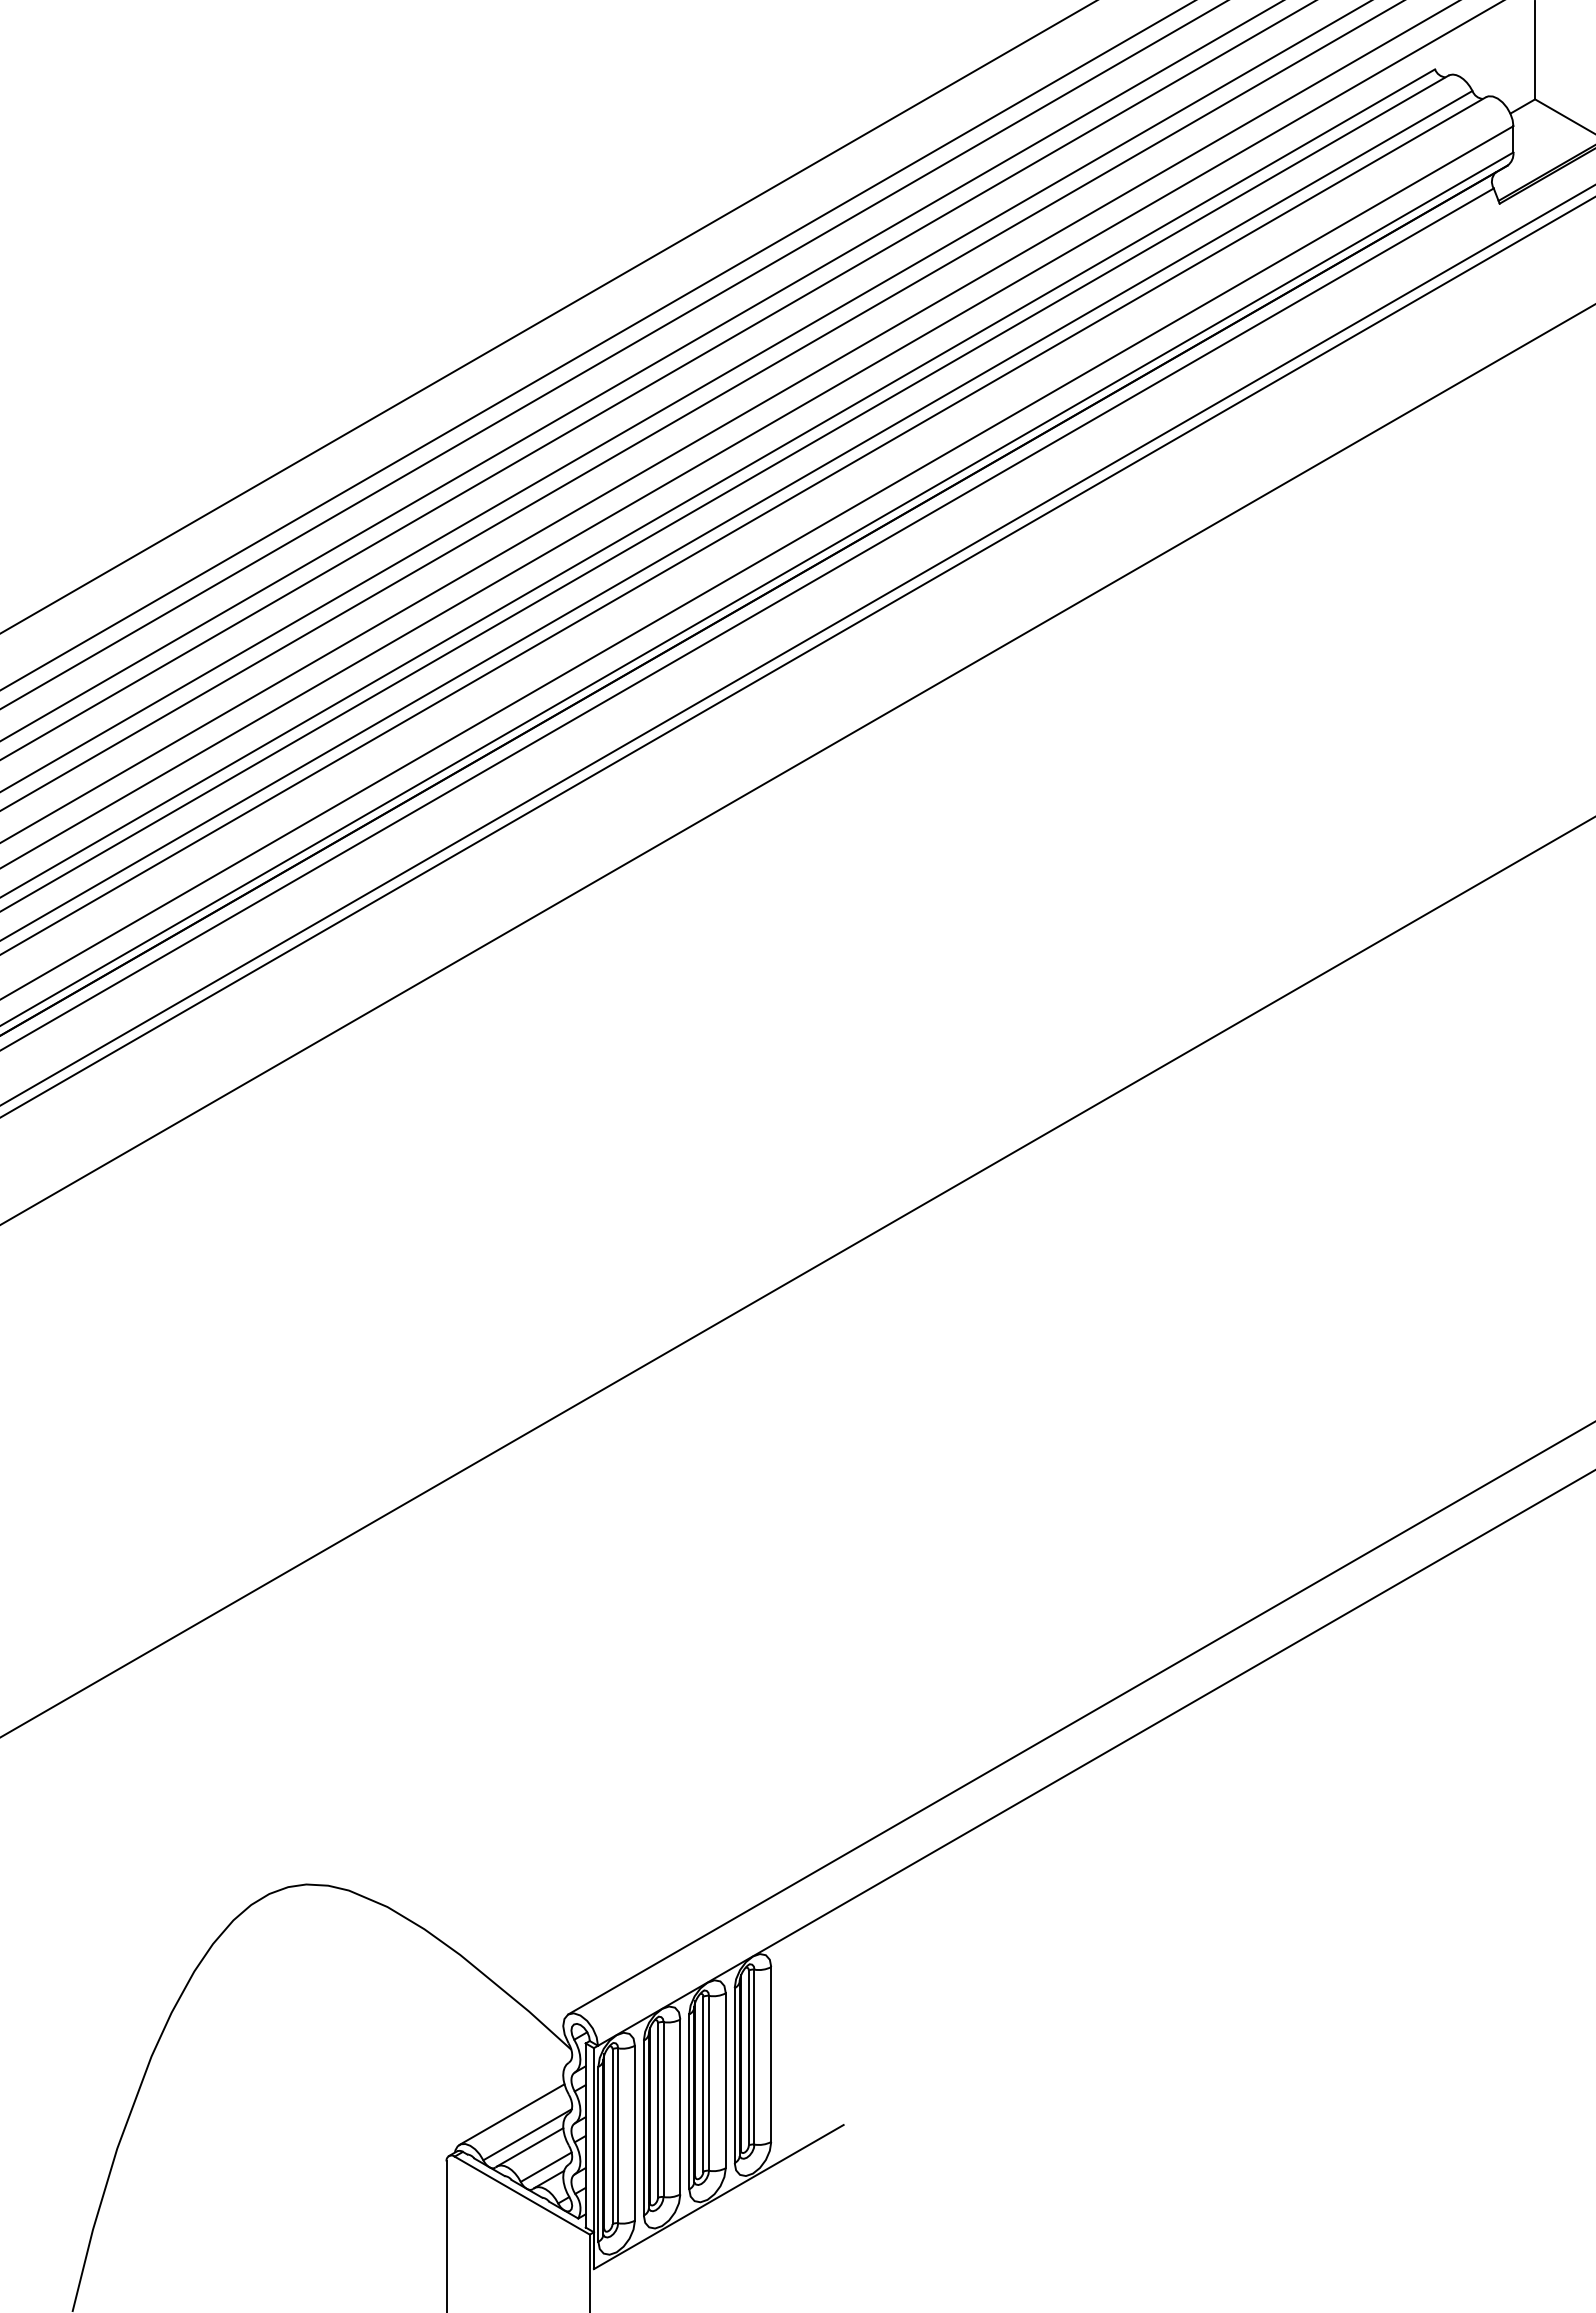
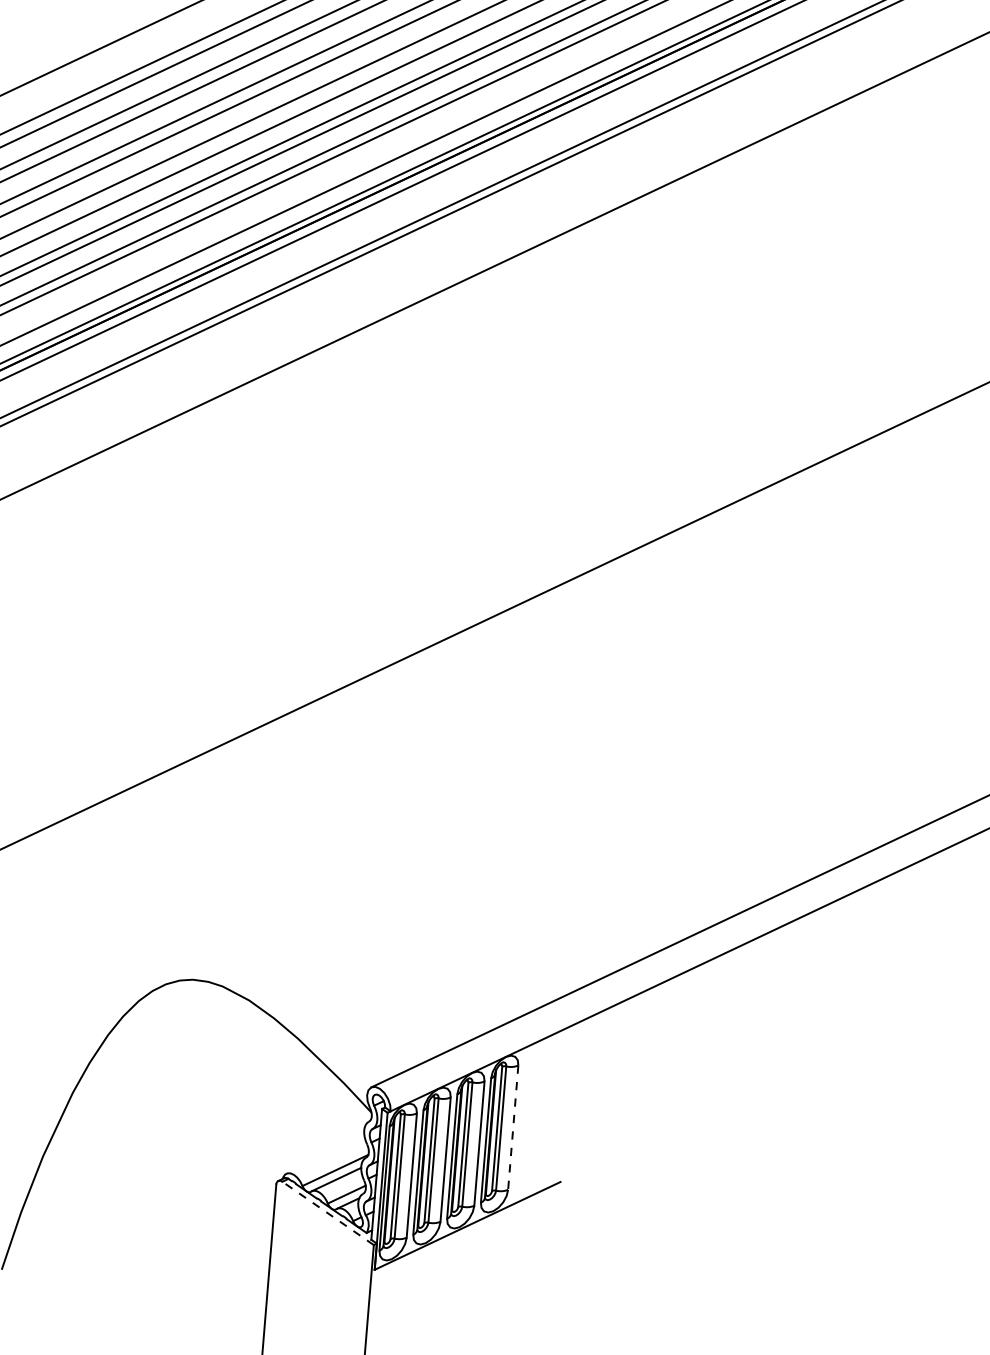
line: (771, 2055) -> (513, 1128), solid -> dashed
line: (511, 2114) -> (325, 1155), removed
line: (522, 2195) -> (328, 1213), solid -> dashed

